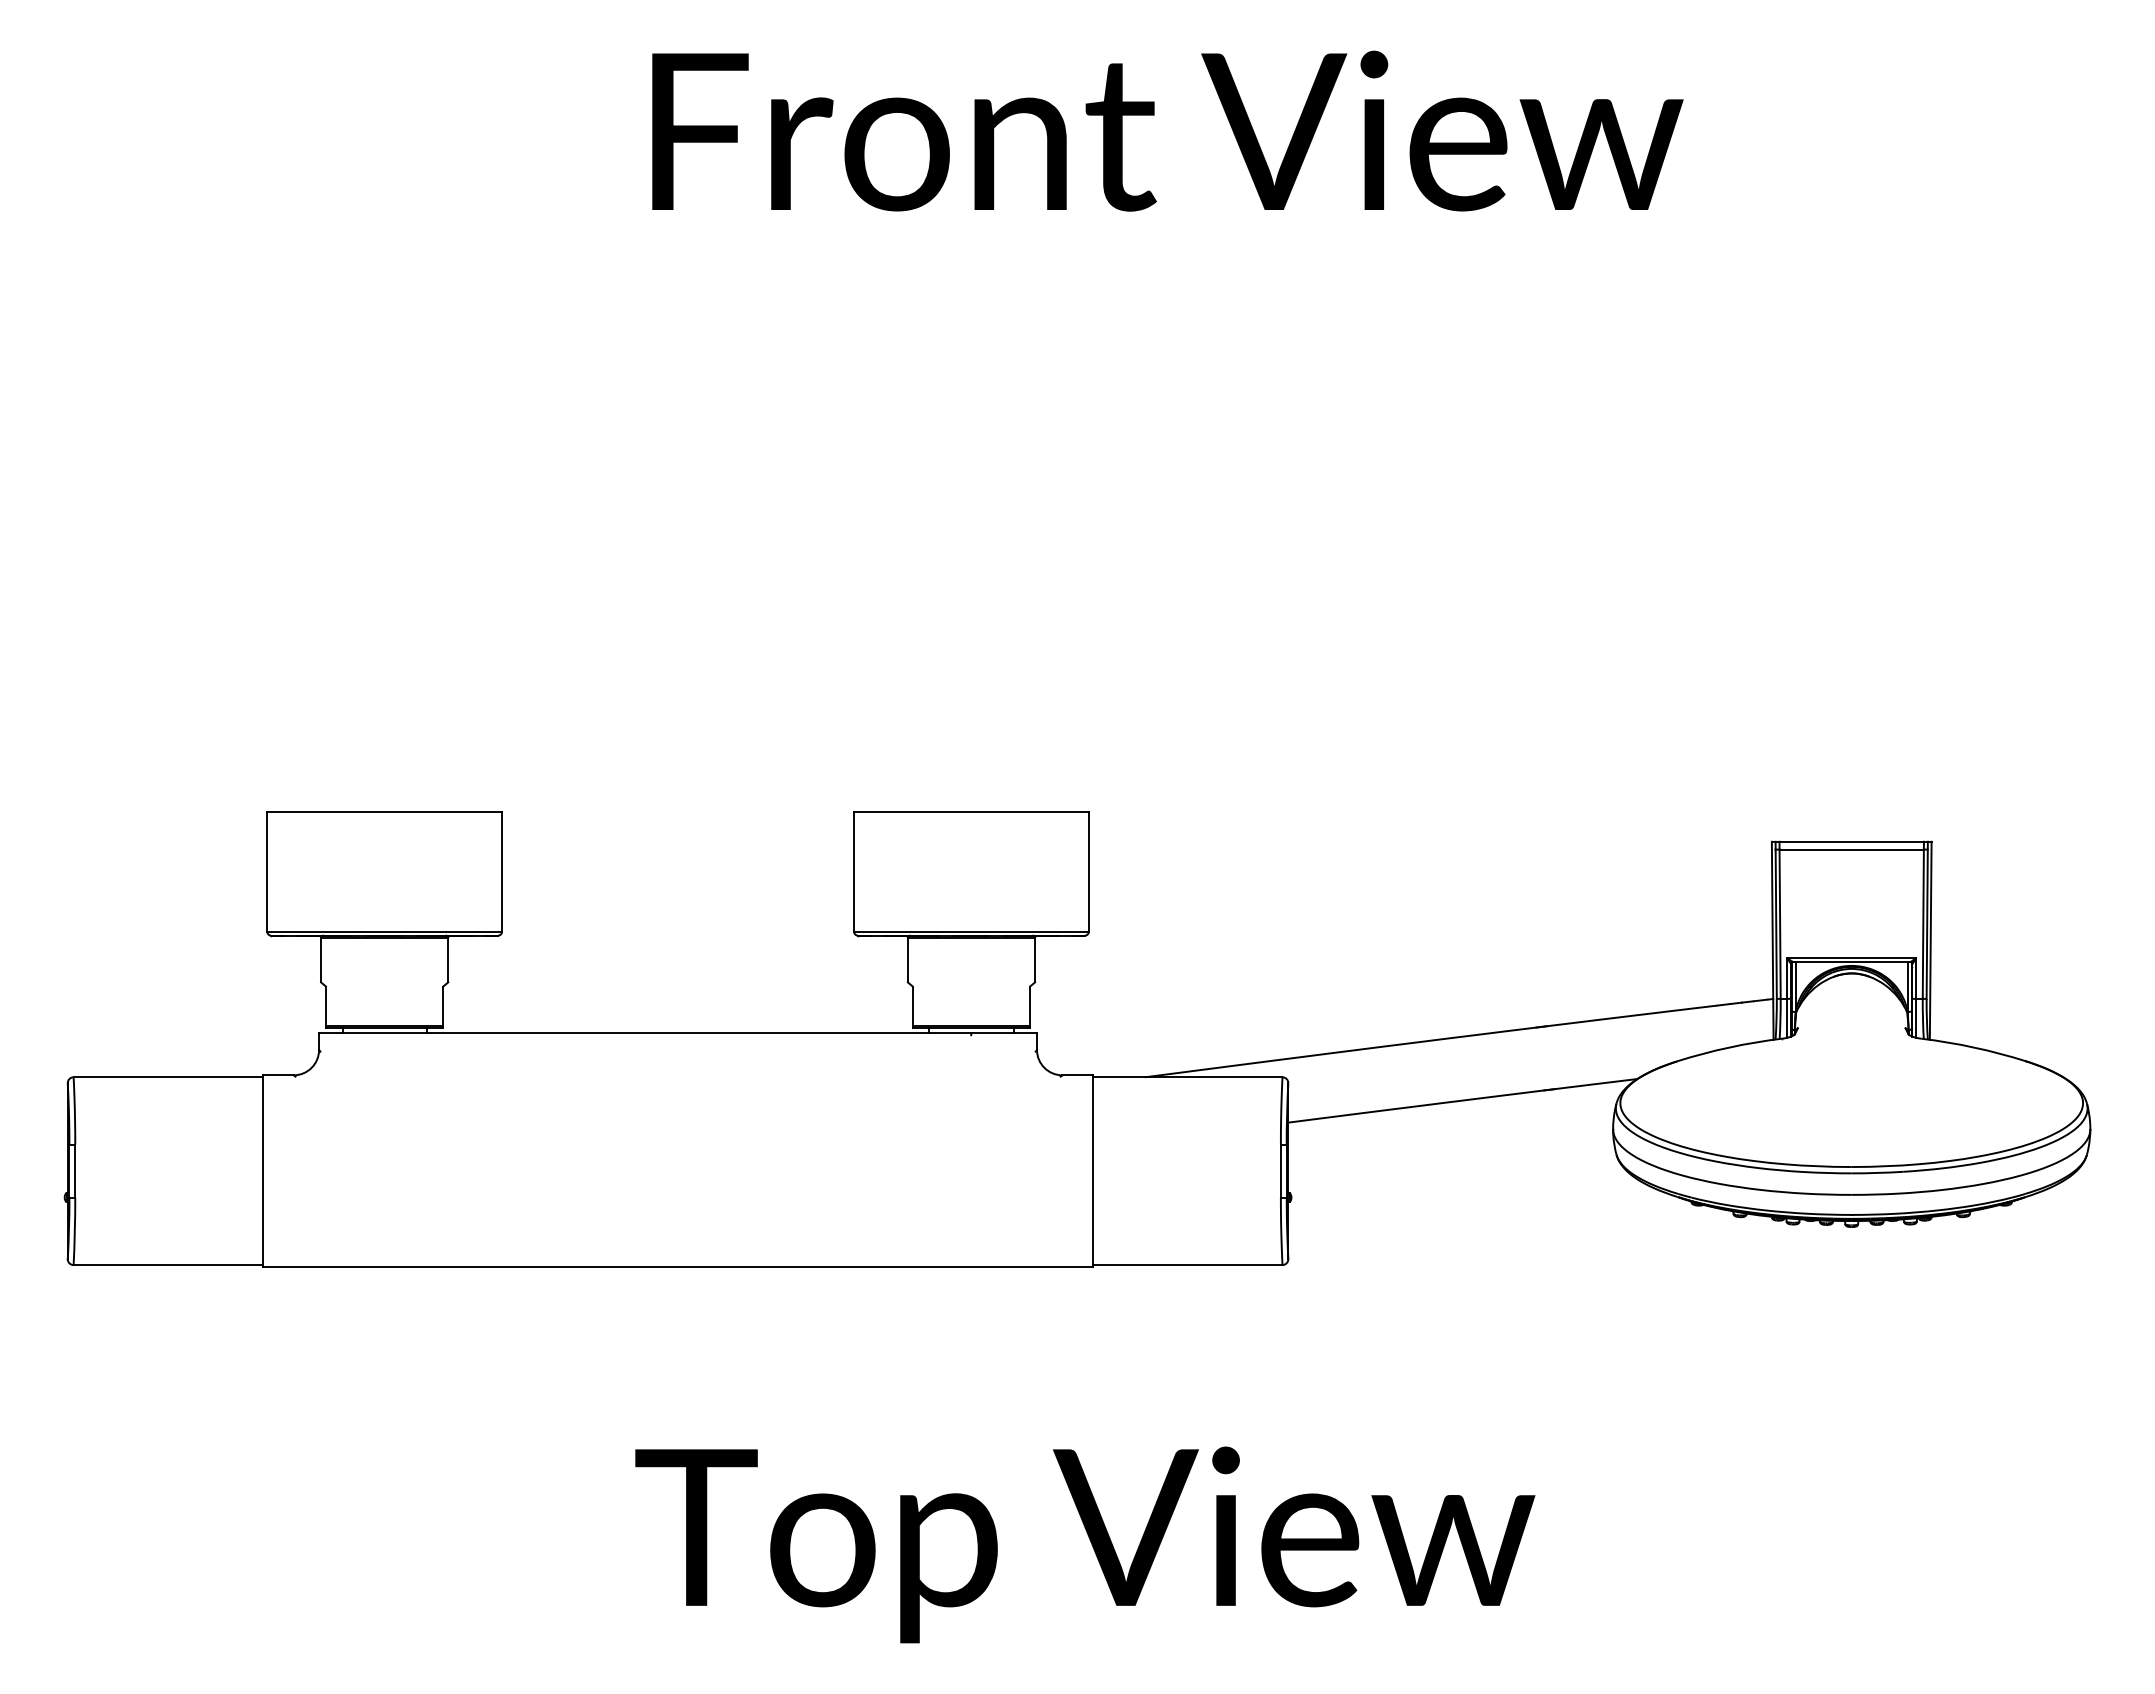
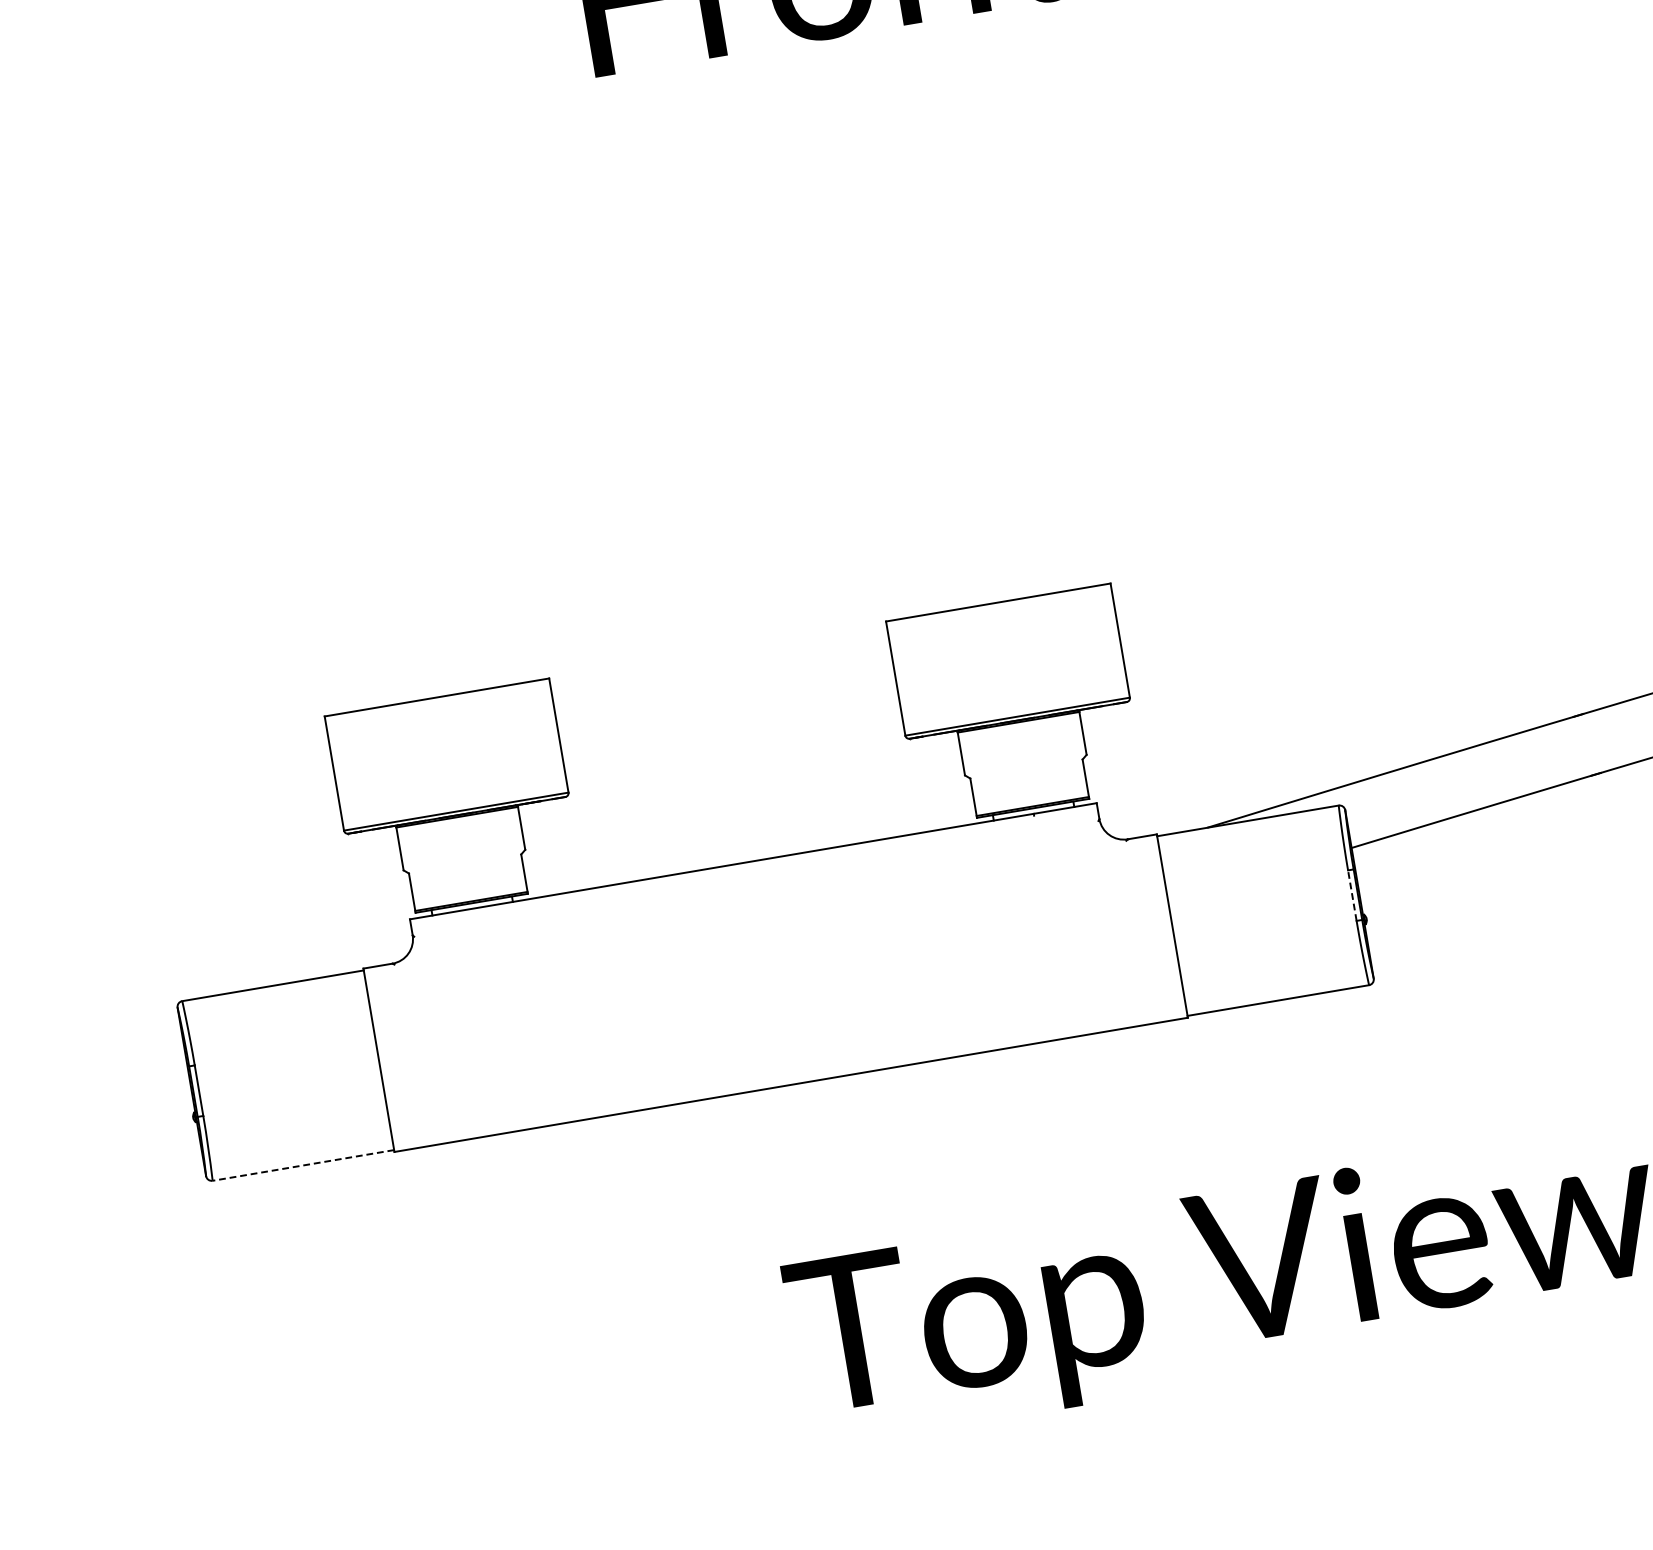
line: (1280, 1170) -> (1351, 895), solid -> dashed
line: (168, 1265) -> (303, 1165), solid -> dashed

